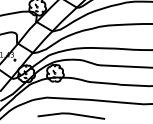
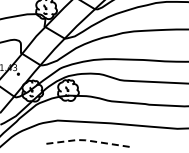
line: (70, 113) -> (87, 140), solid -> dashed

